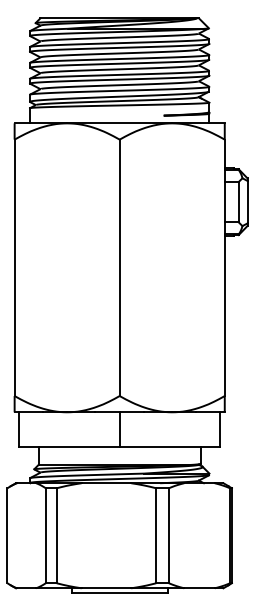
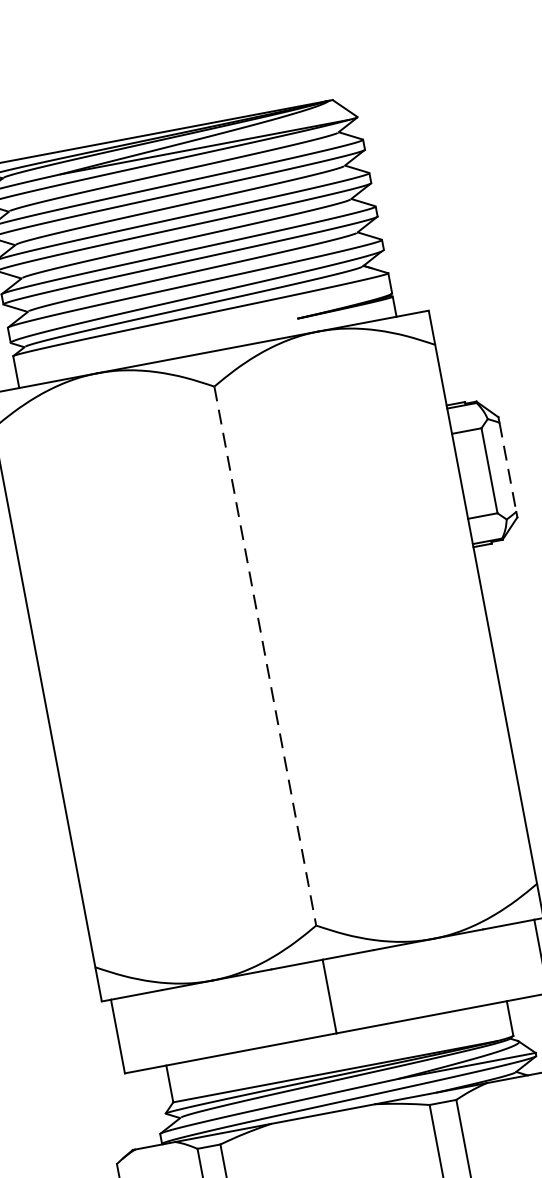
line: (247, 202) -> (507, 467), solid -> dashed
line: (119, 268) -> (265, 657), solid -> dashed

